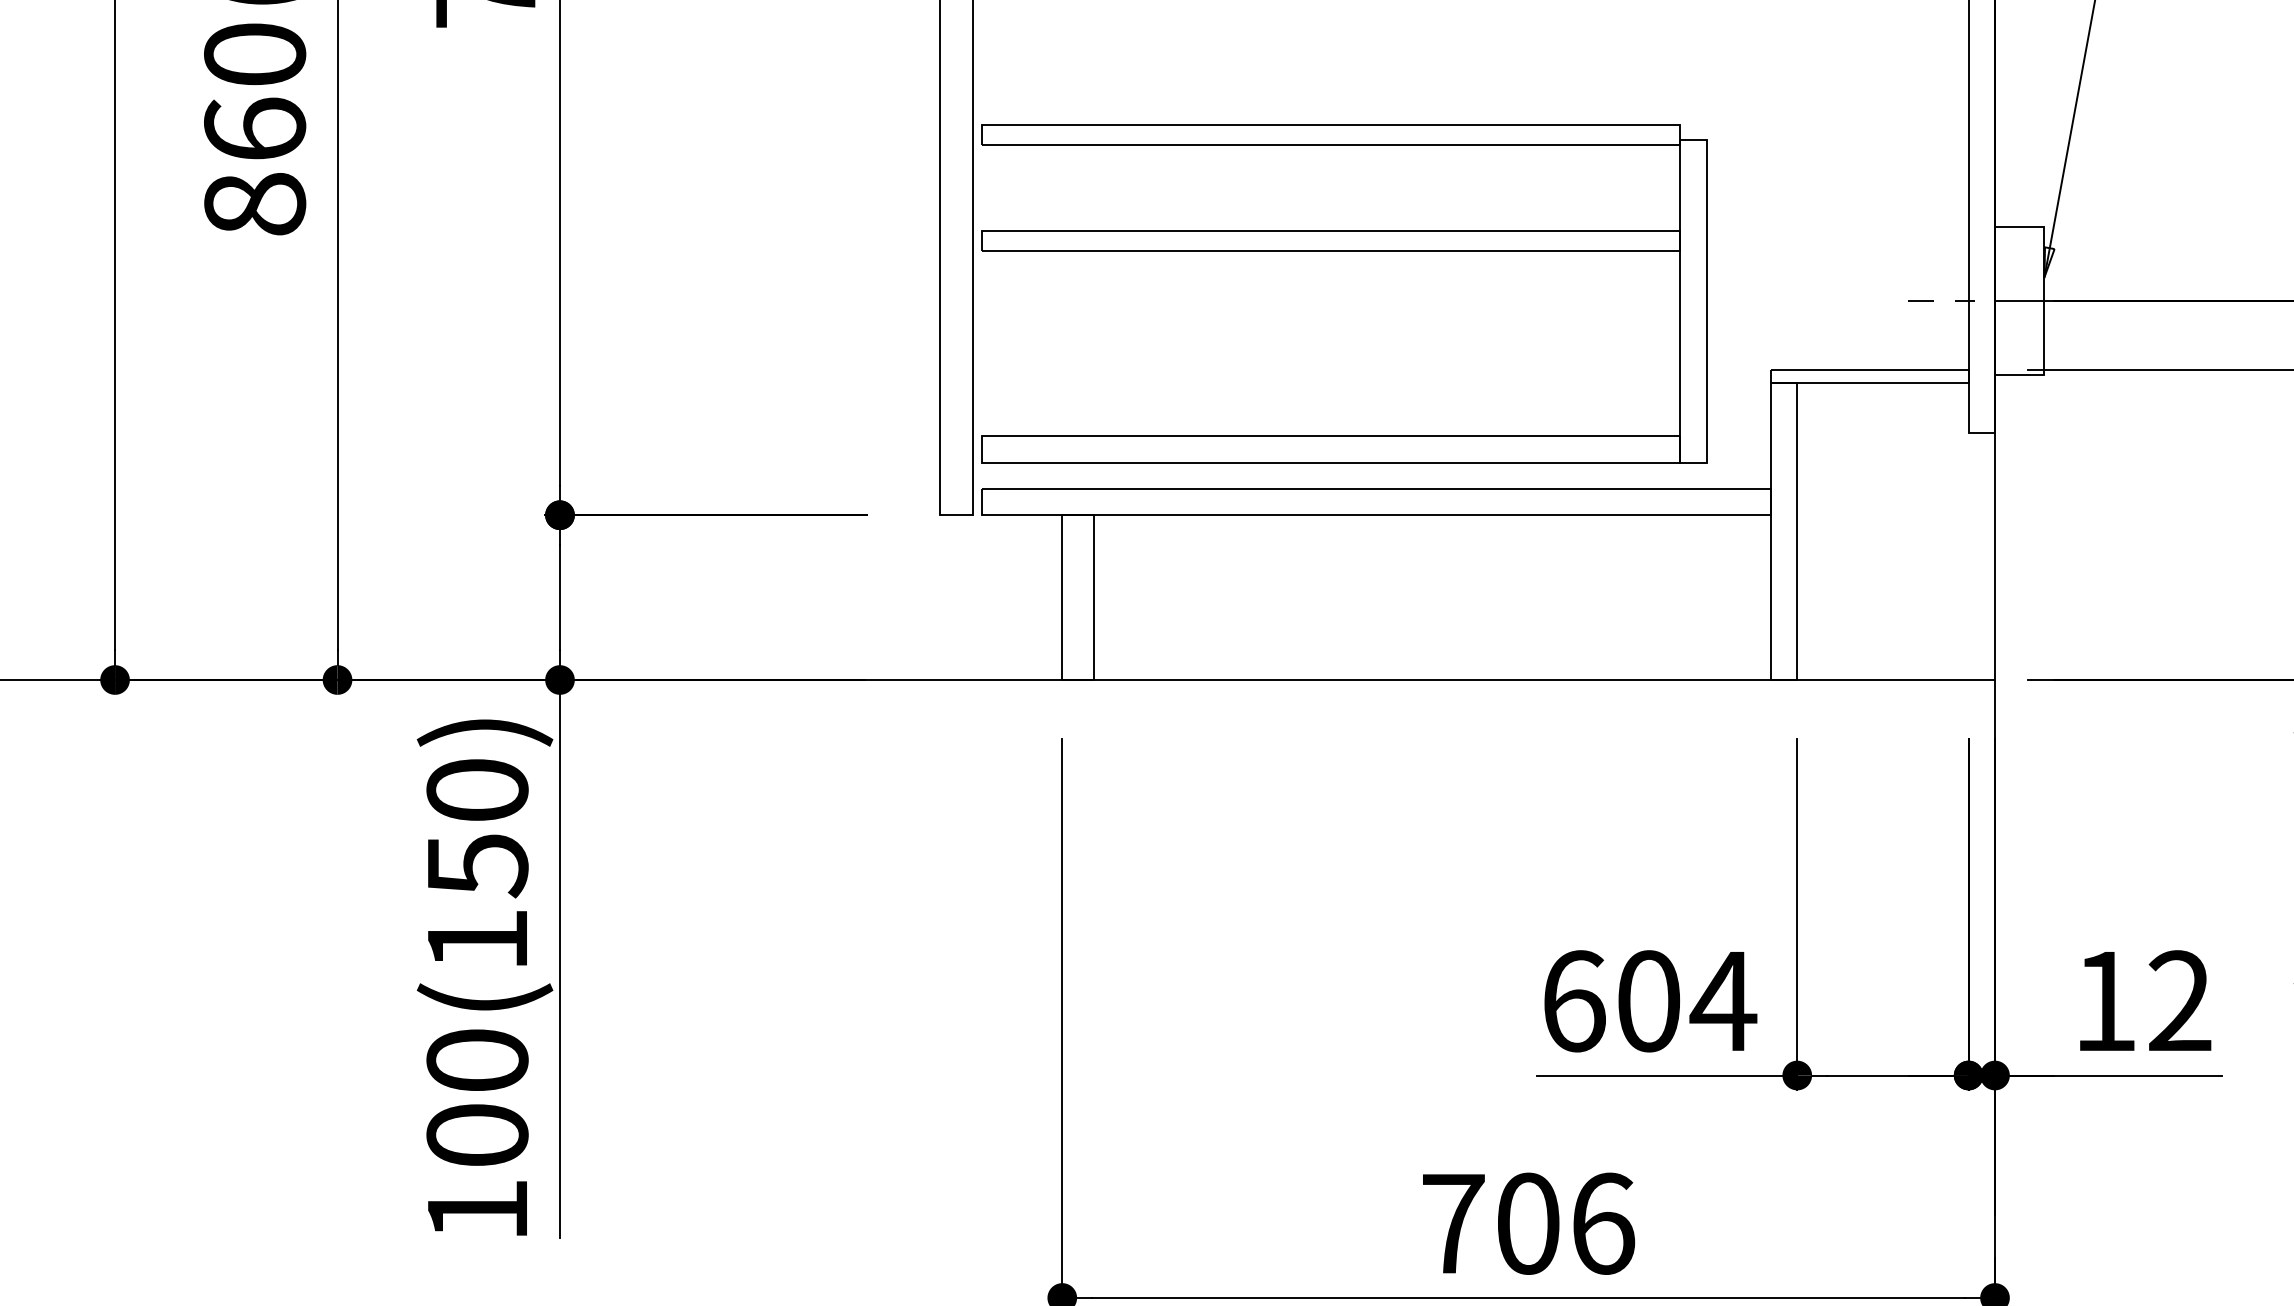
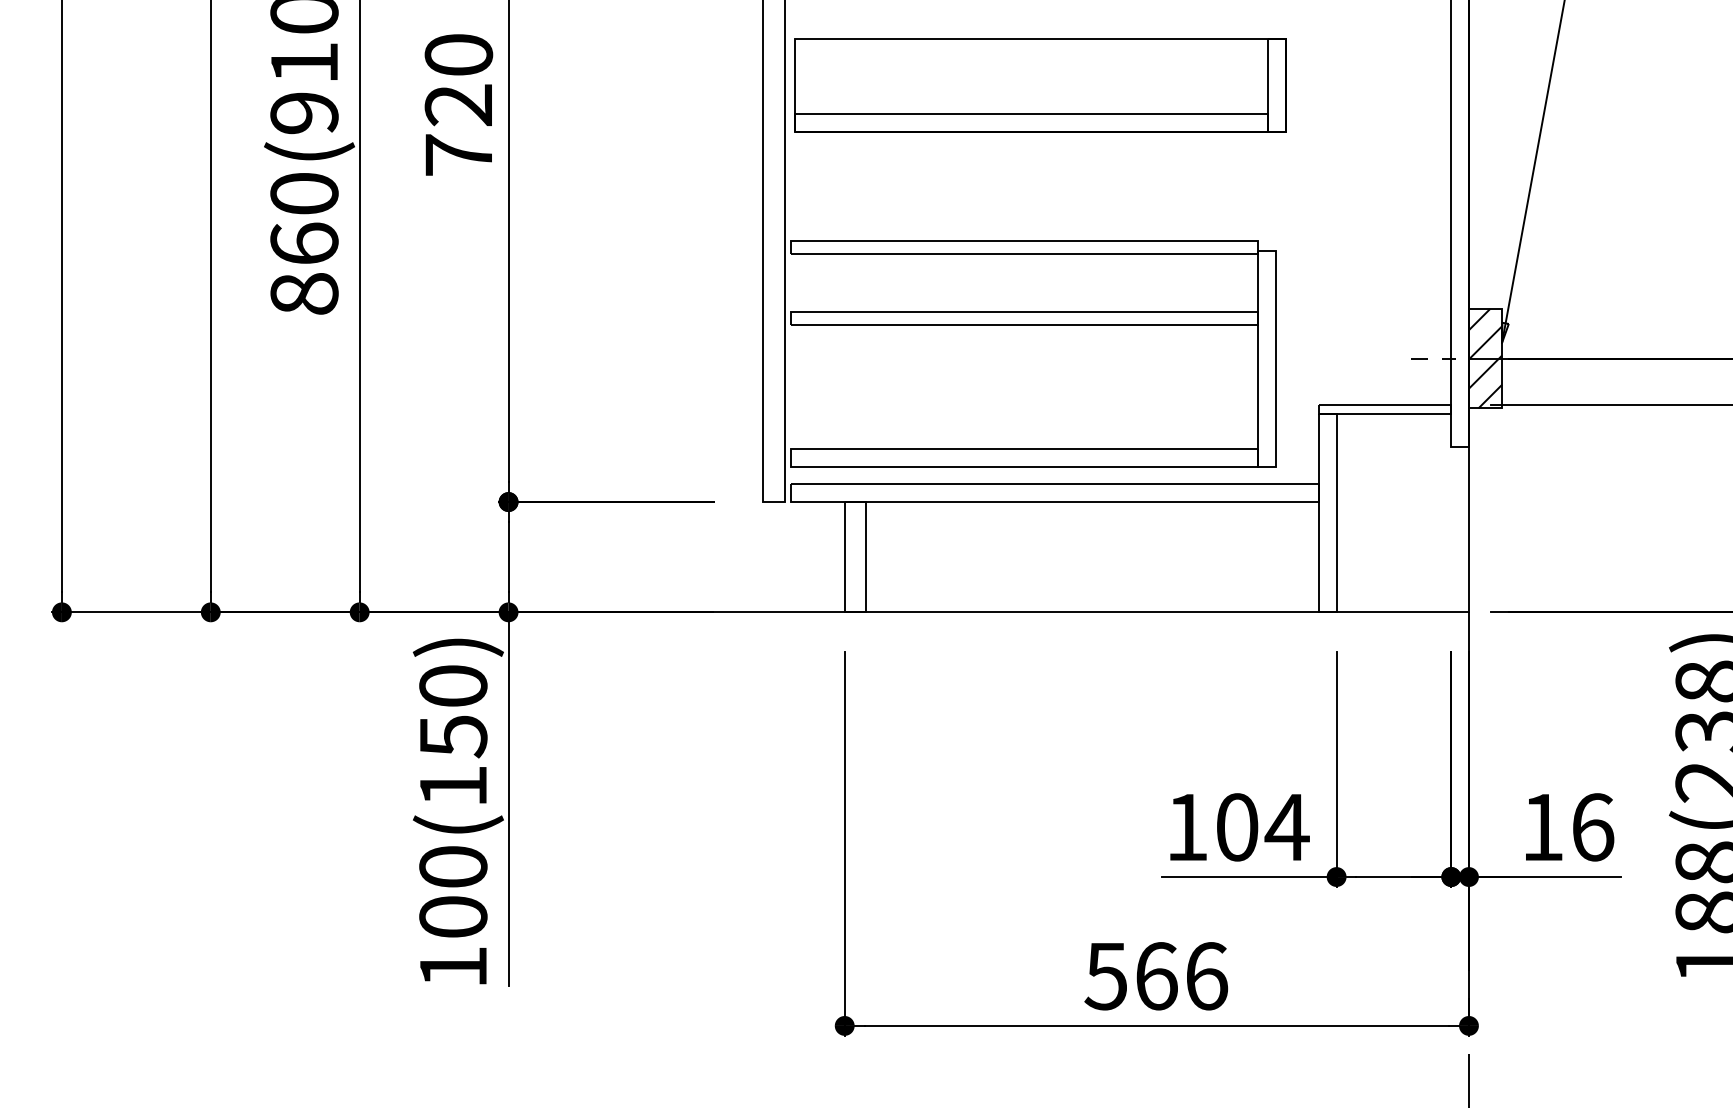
hatch: (2019, 300) -> (1485, 358), added
text: (1574, 1001) -> (1187, 827), 604 -> 104
text: (2181, 1001) -> (1593, 827), 12 -> 16
text: (1489, 1224) -> (1130, 976), 706 -> 566

